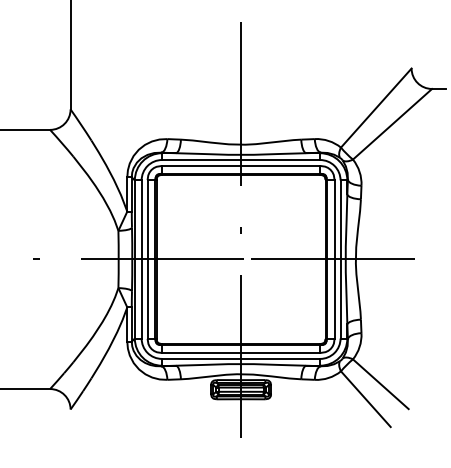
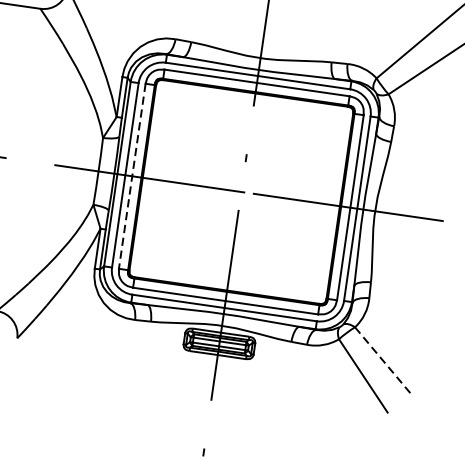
line: (147, 259) -> (132, 176), solid -> dashed
line: (381, 384) -> (384, 361), solid -> dashed

